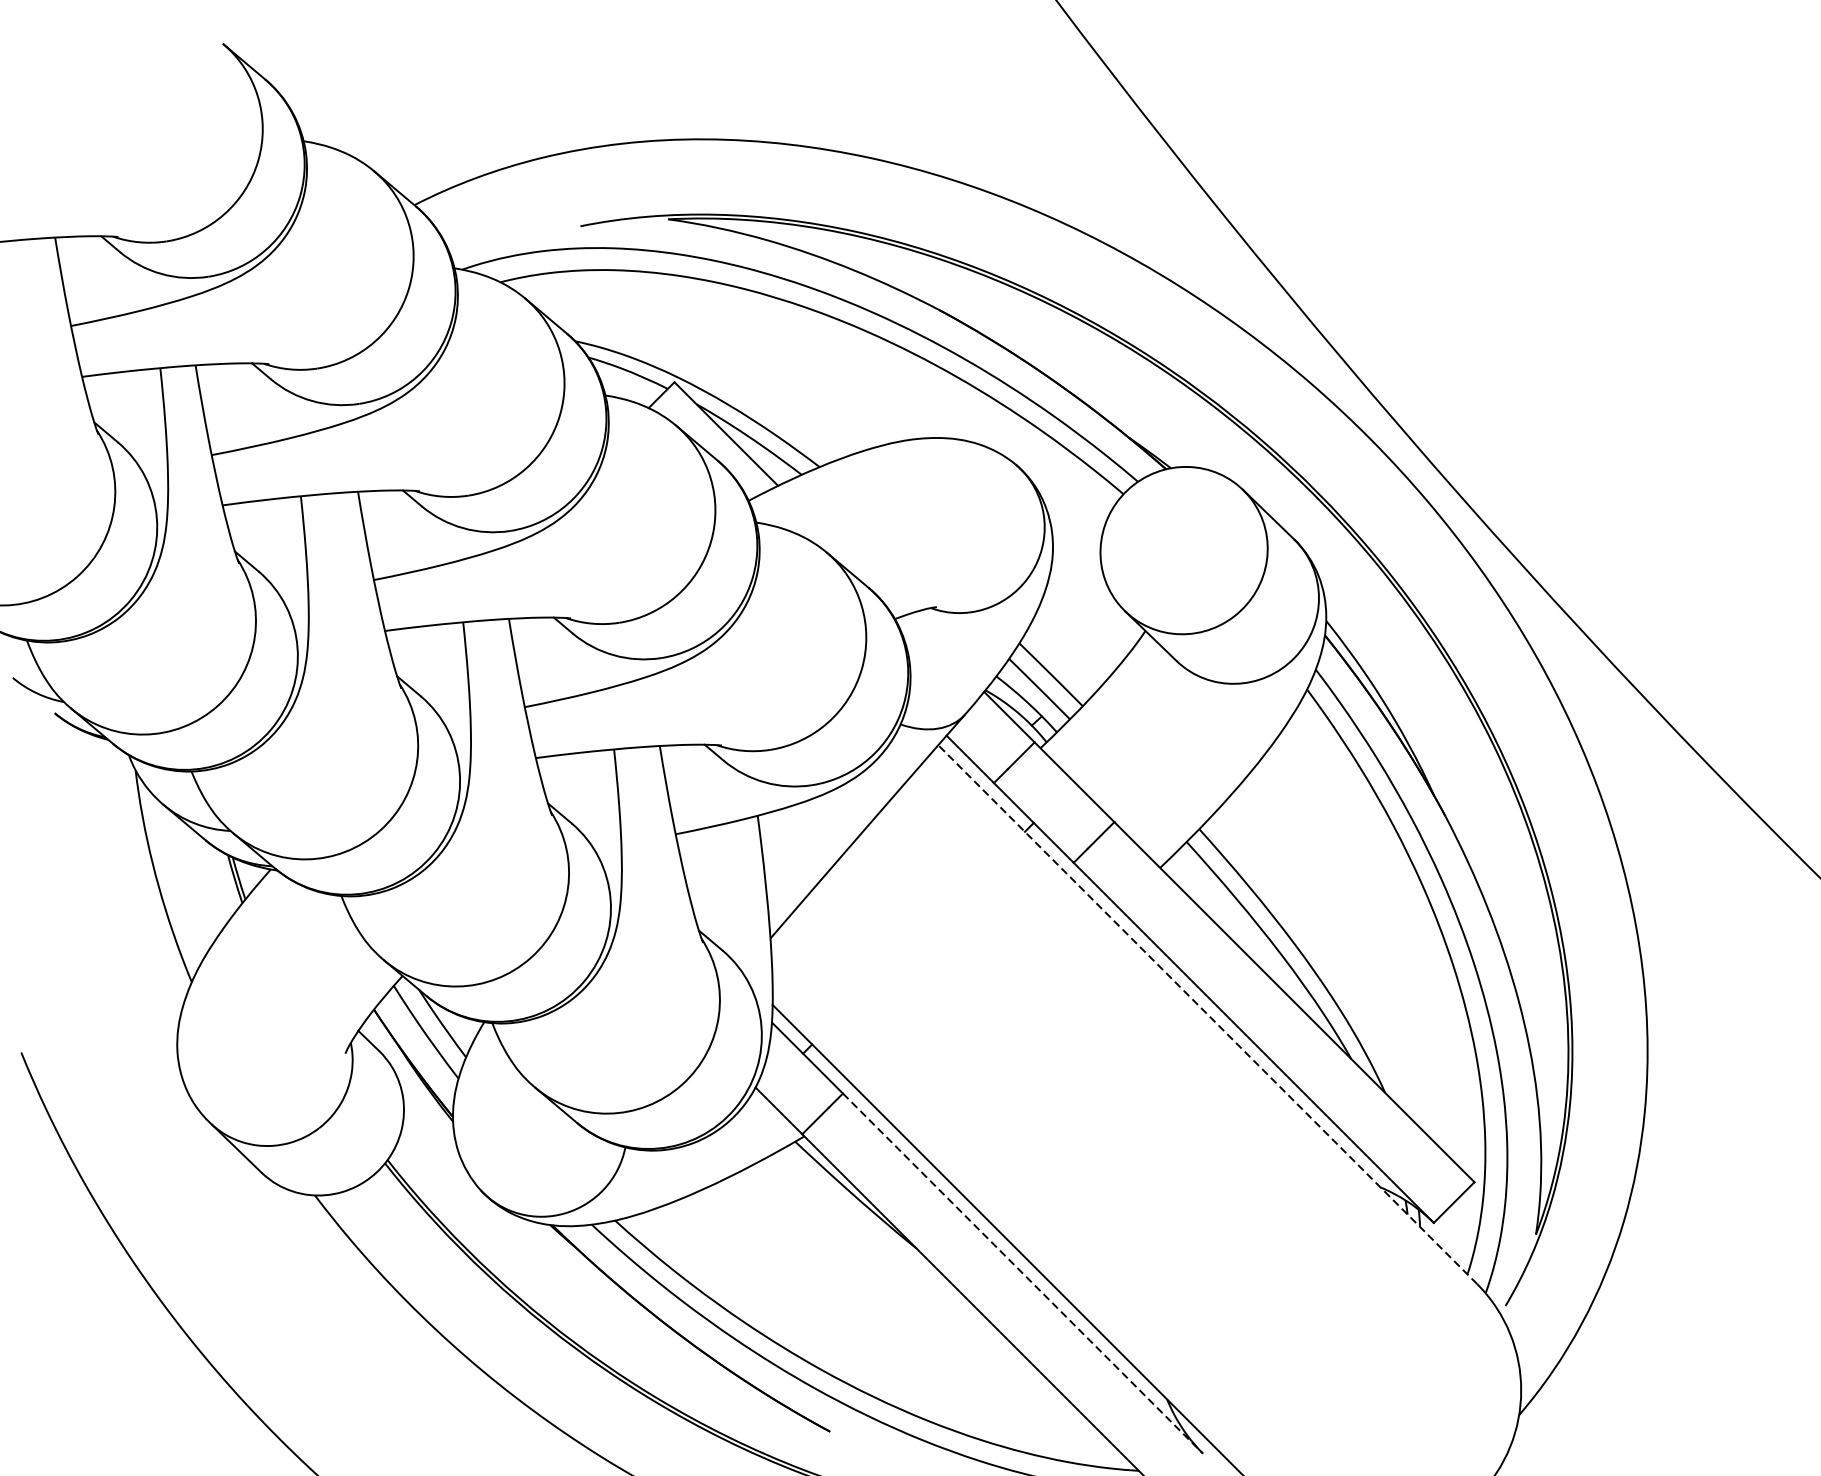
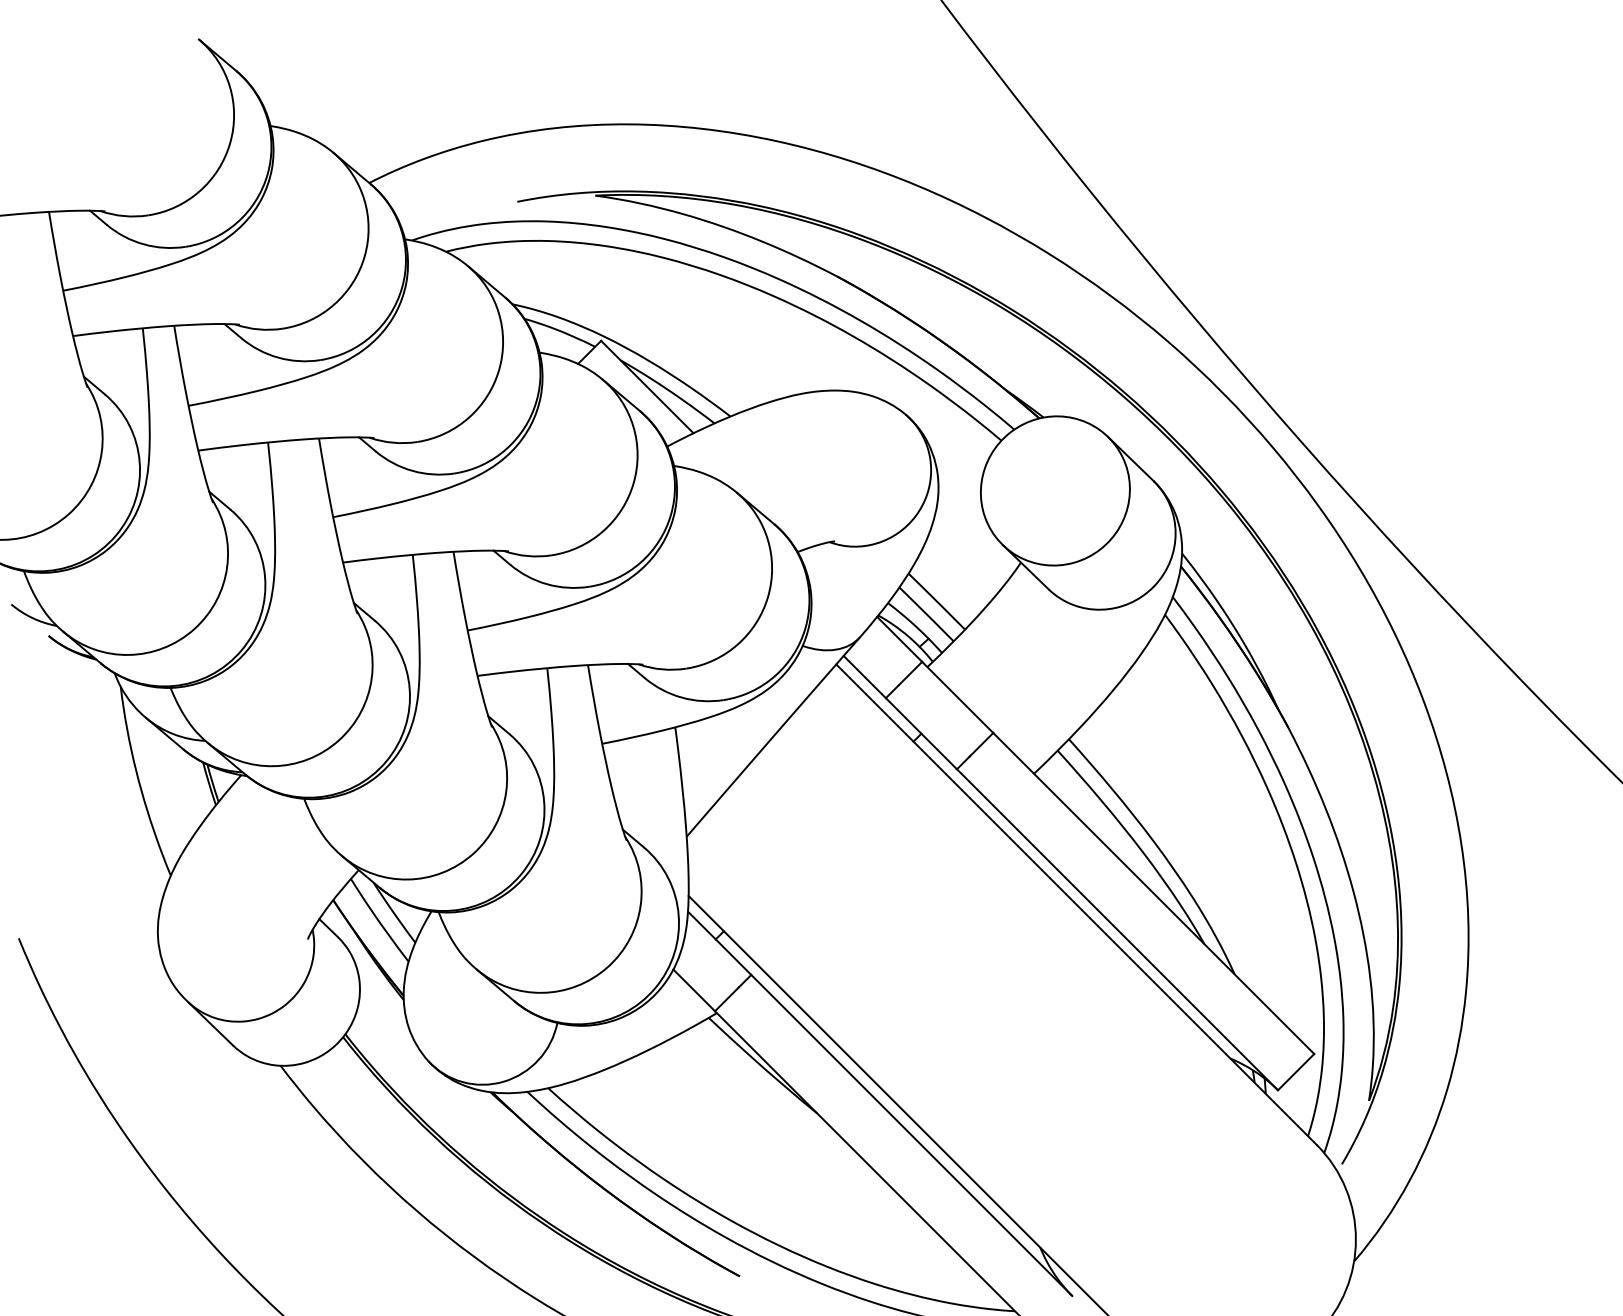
line: (1207, 1014) -> (1076, 904), dashed -> solid
line: (1023, 1273) -> (912, 1135), dashed -> solid

